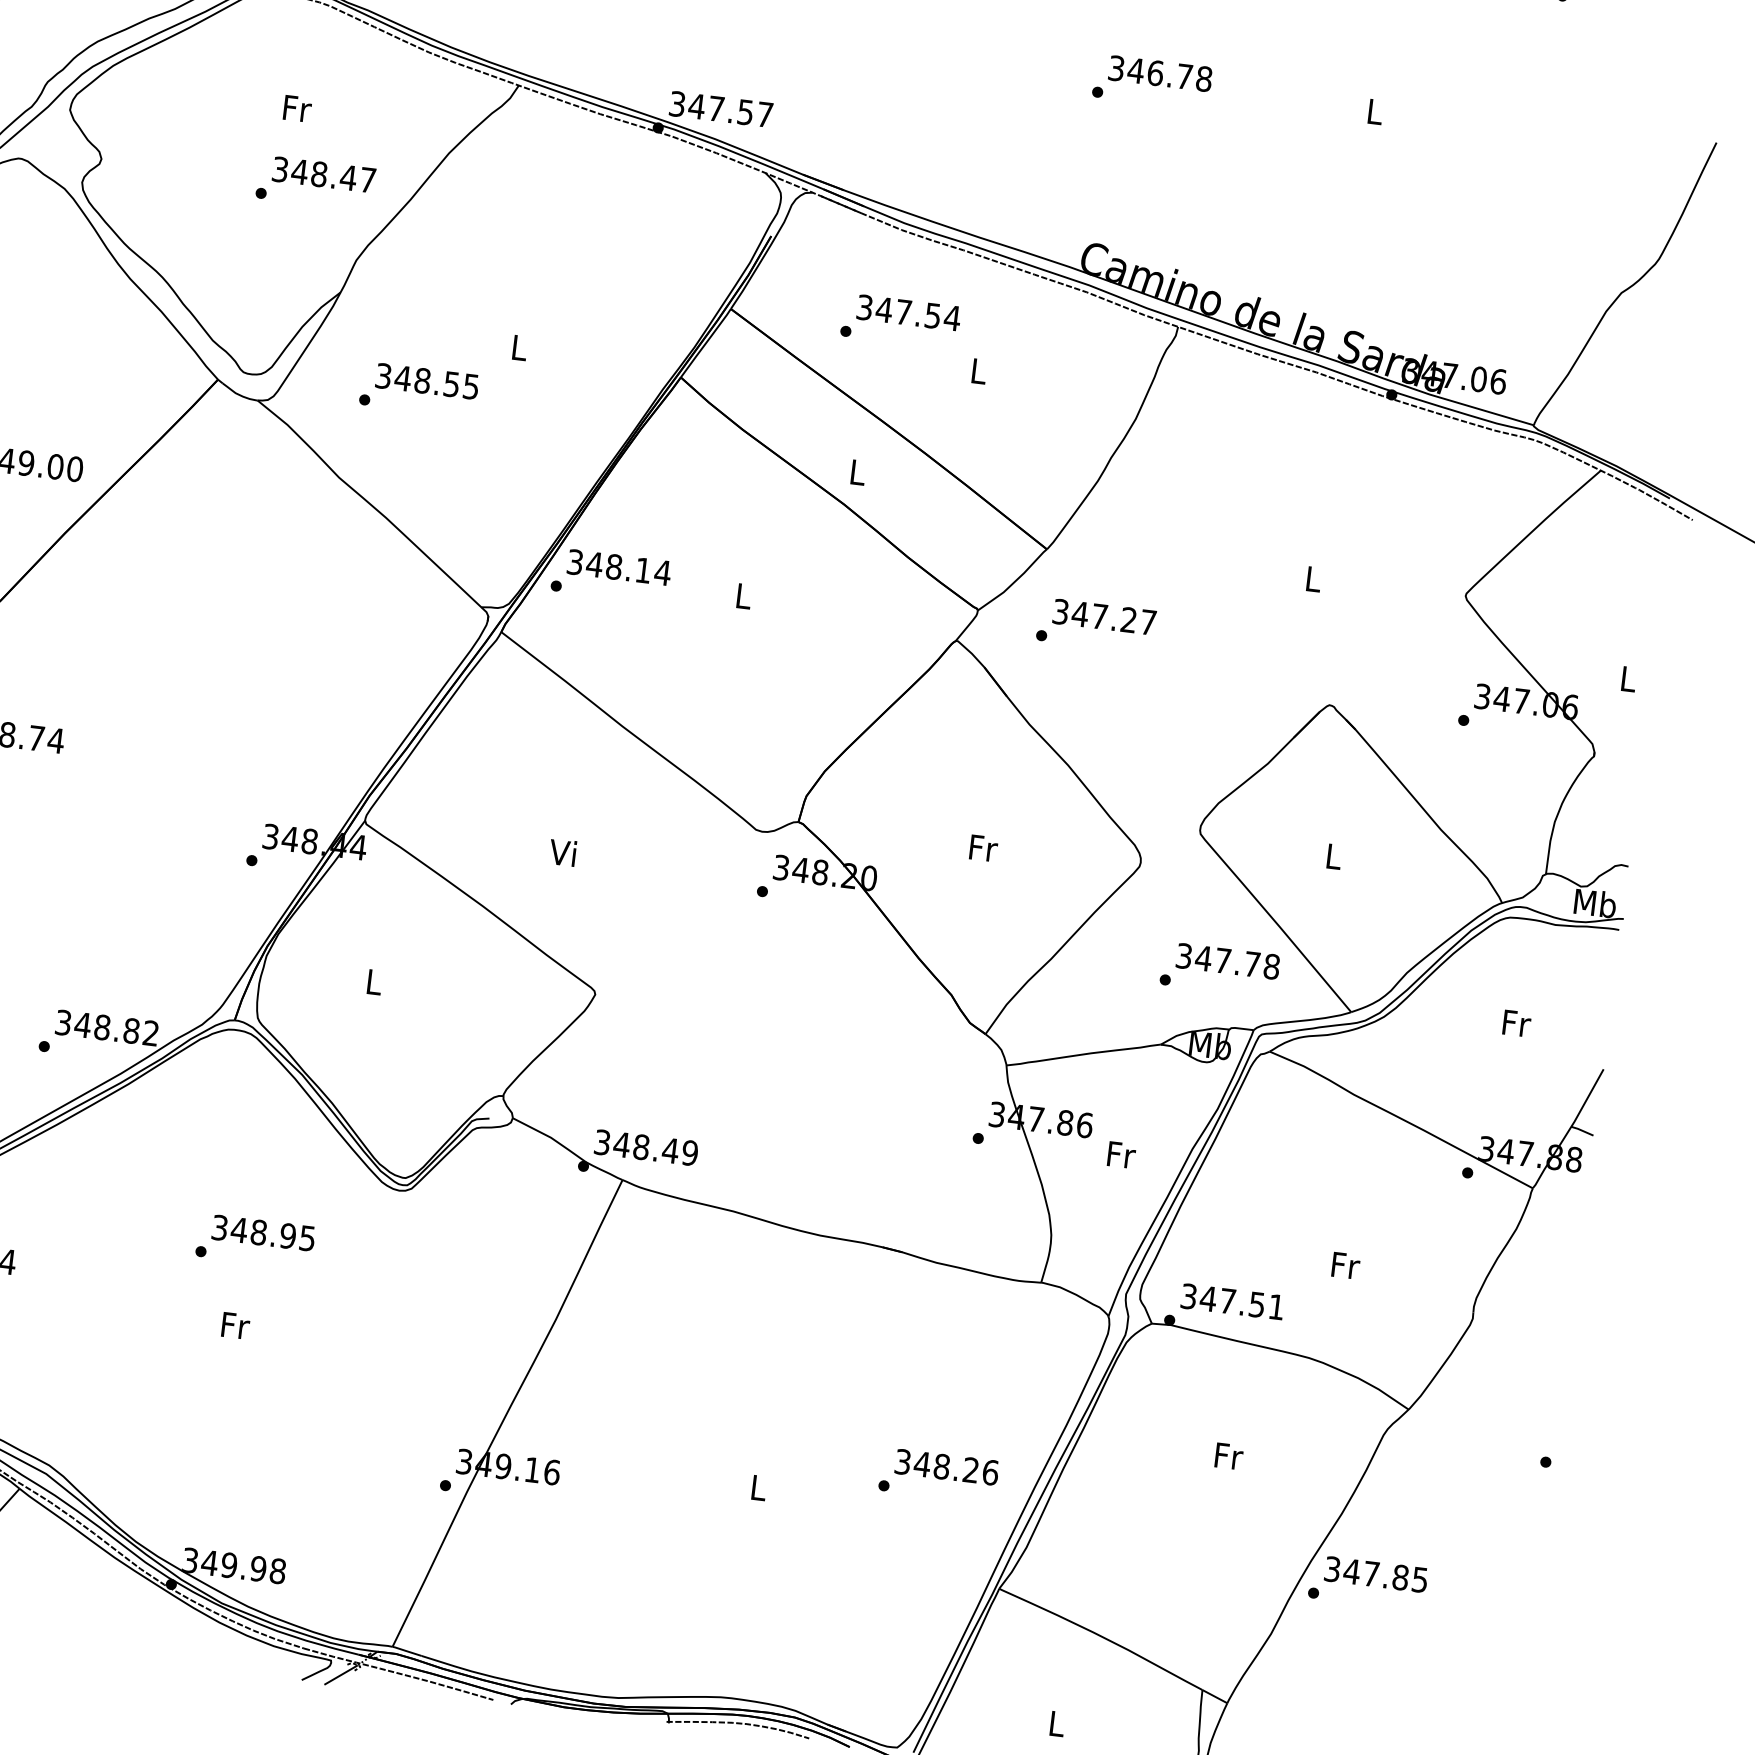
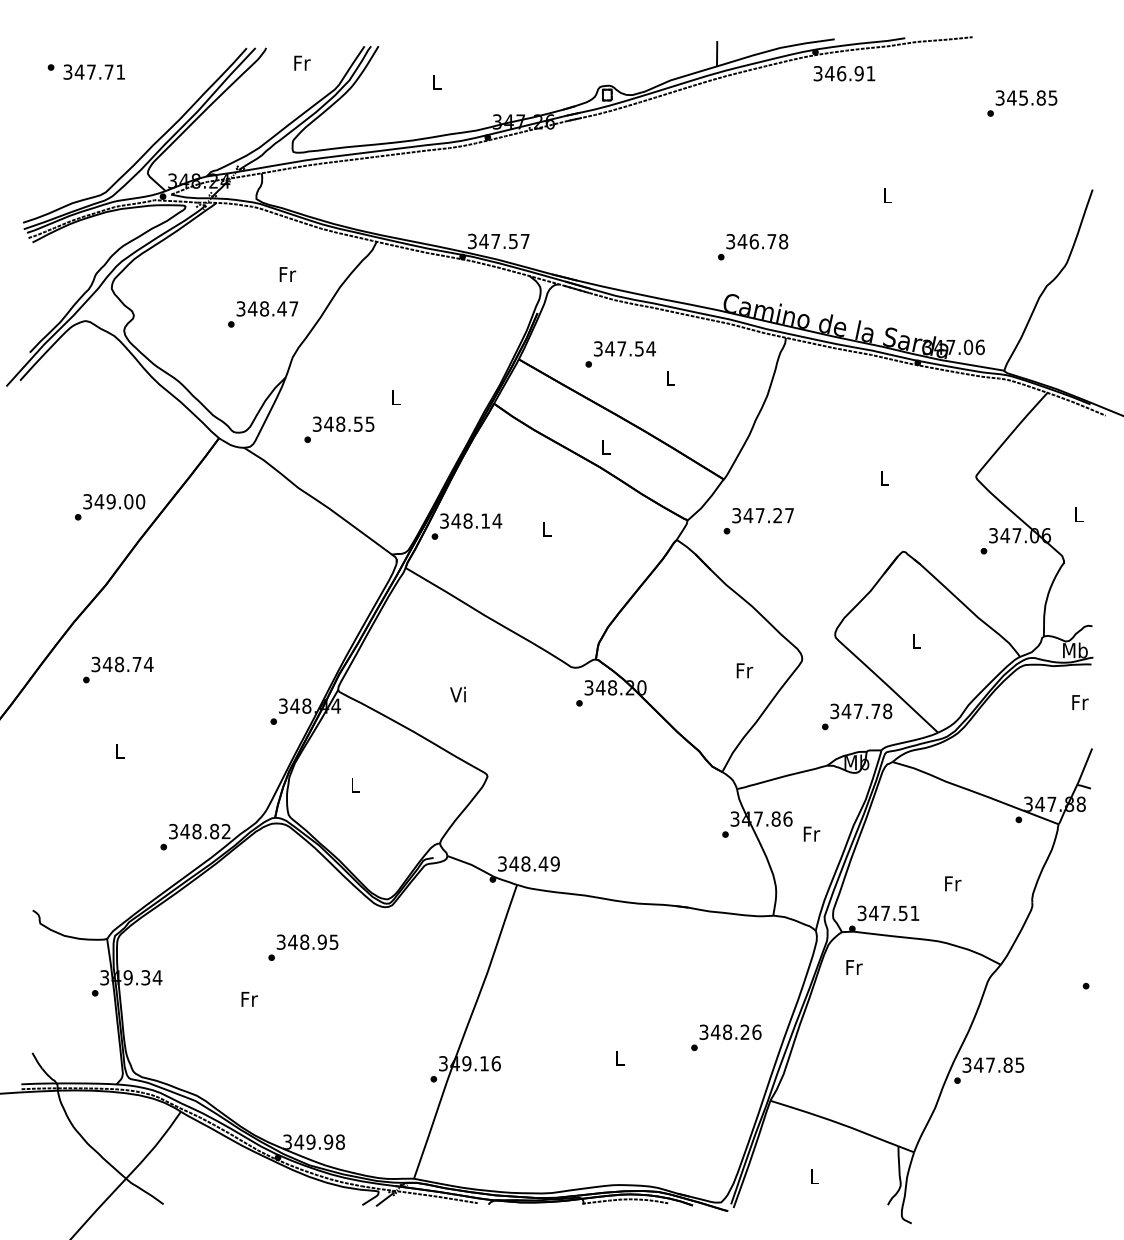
text: (1153, 82) -> (753, 247), moved
text: (296, 108) -> (287, 274), moved
text: (983, 847) -> (744, 670), moved
text: (1517, 1023) -> (1080, 702), moved
text: (235, 1326) -> (249, 999), moved
text: (1229, 1456) -> (854, 967), moved

